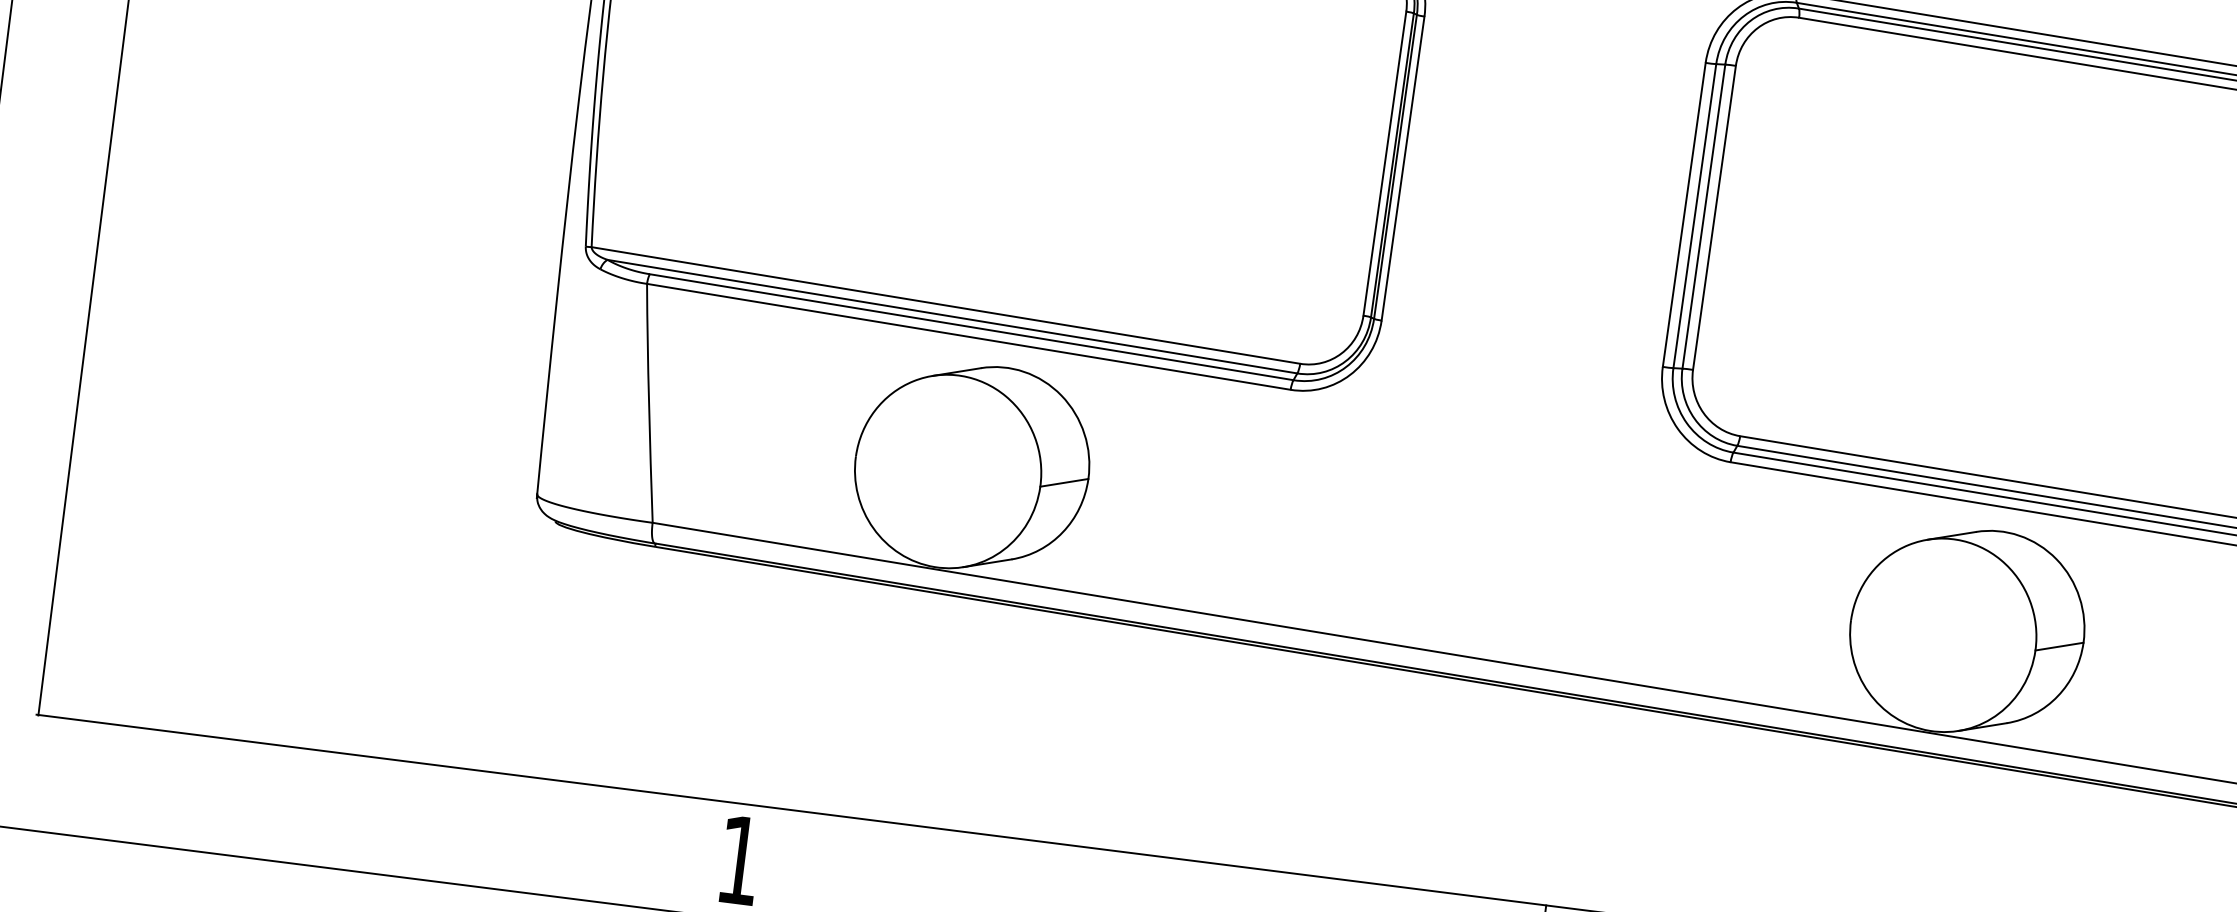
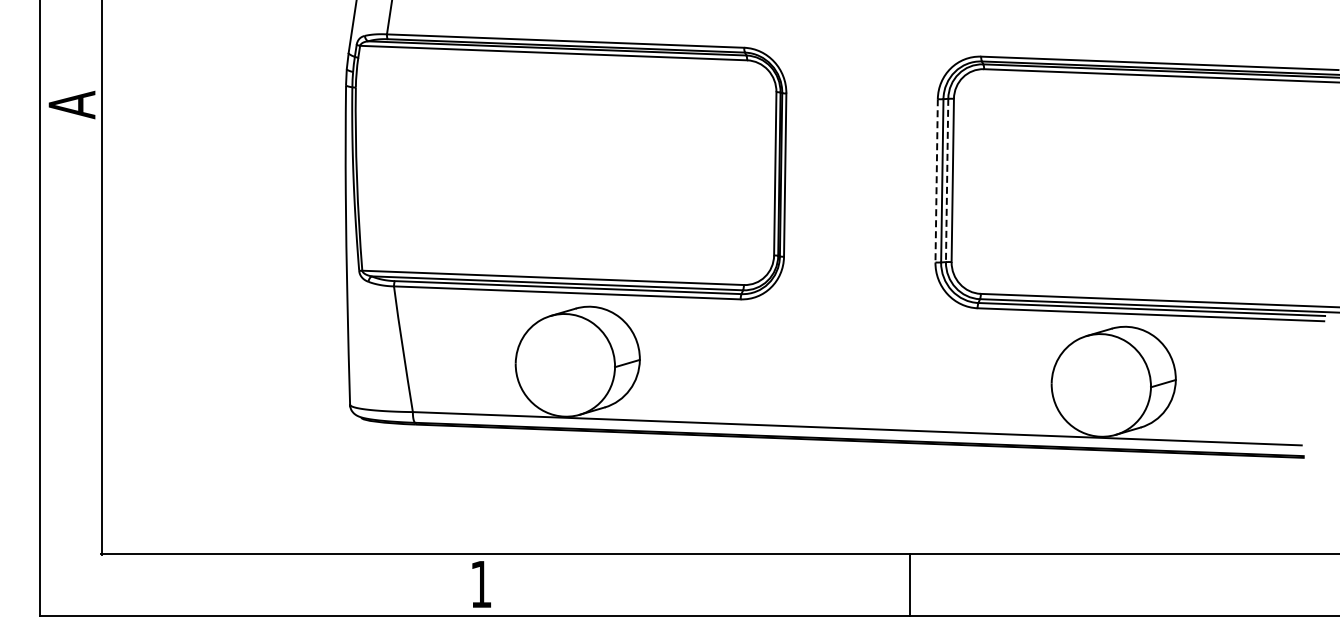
line: (1684, 214) -> (936, 180), solid -> dashed
line: (1704, 216) -> (947, 180), solid -> dashed

